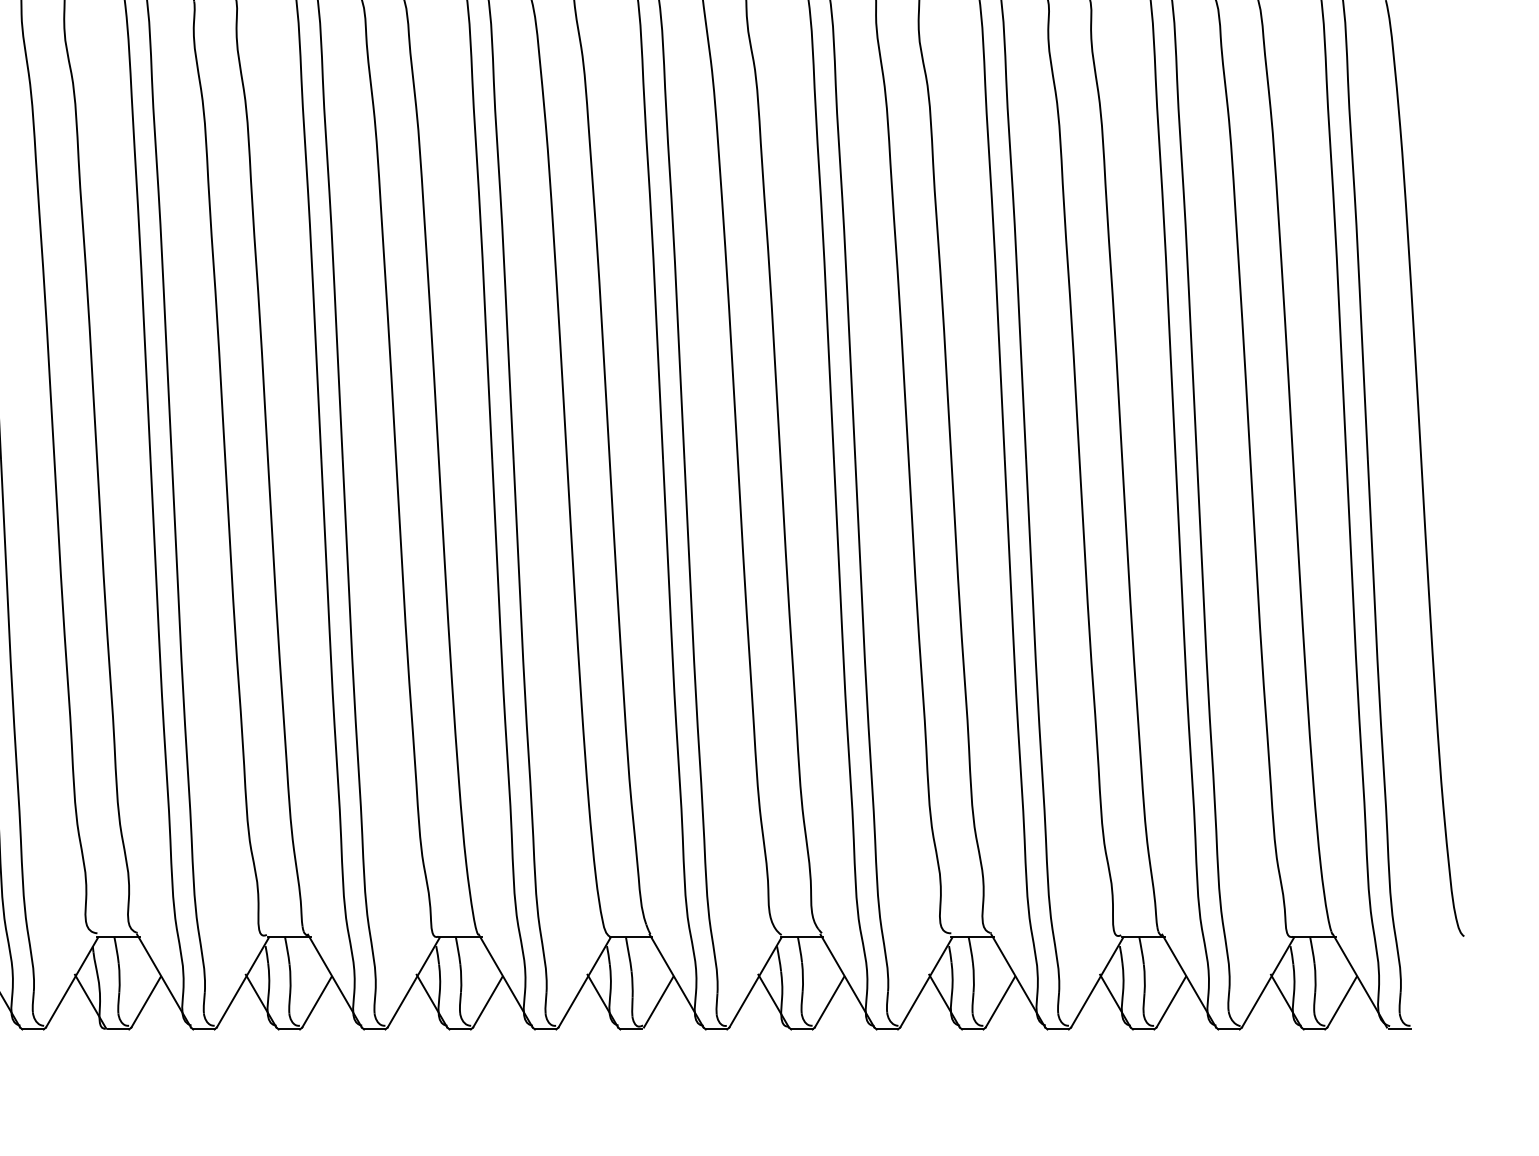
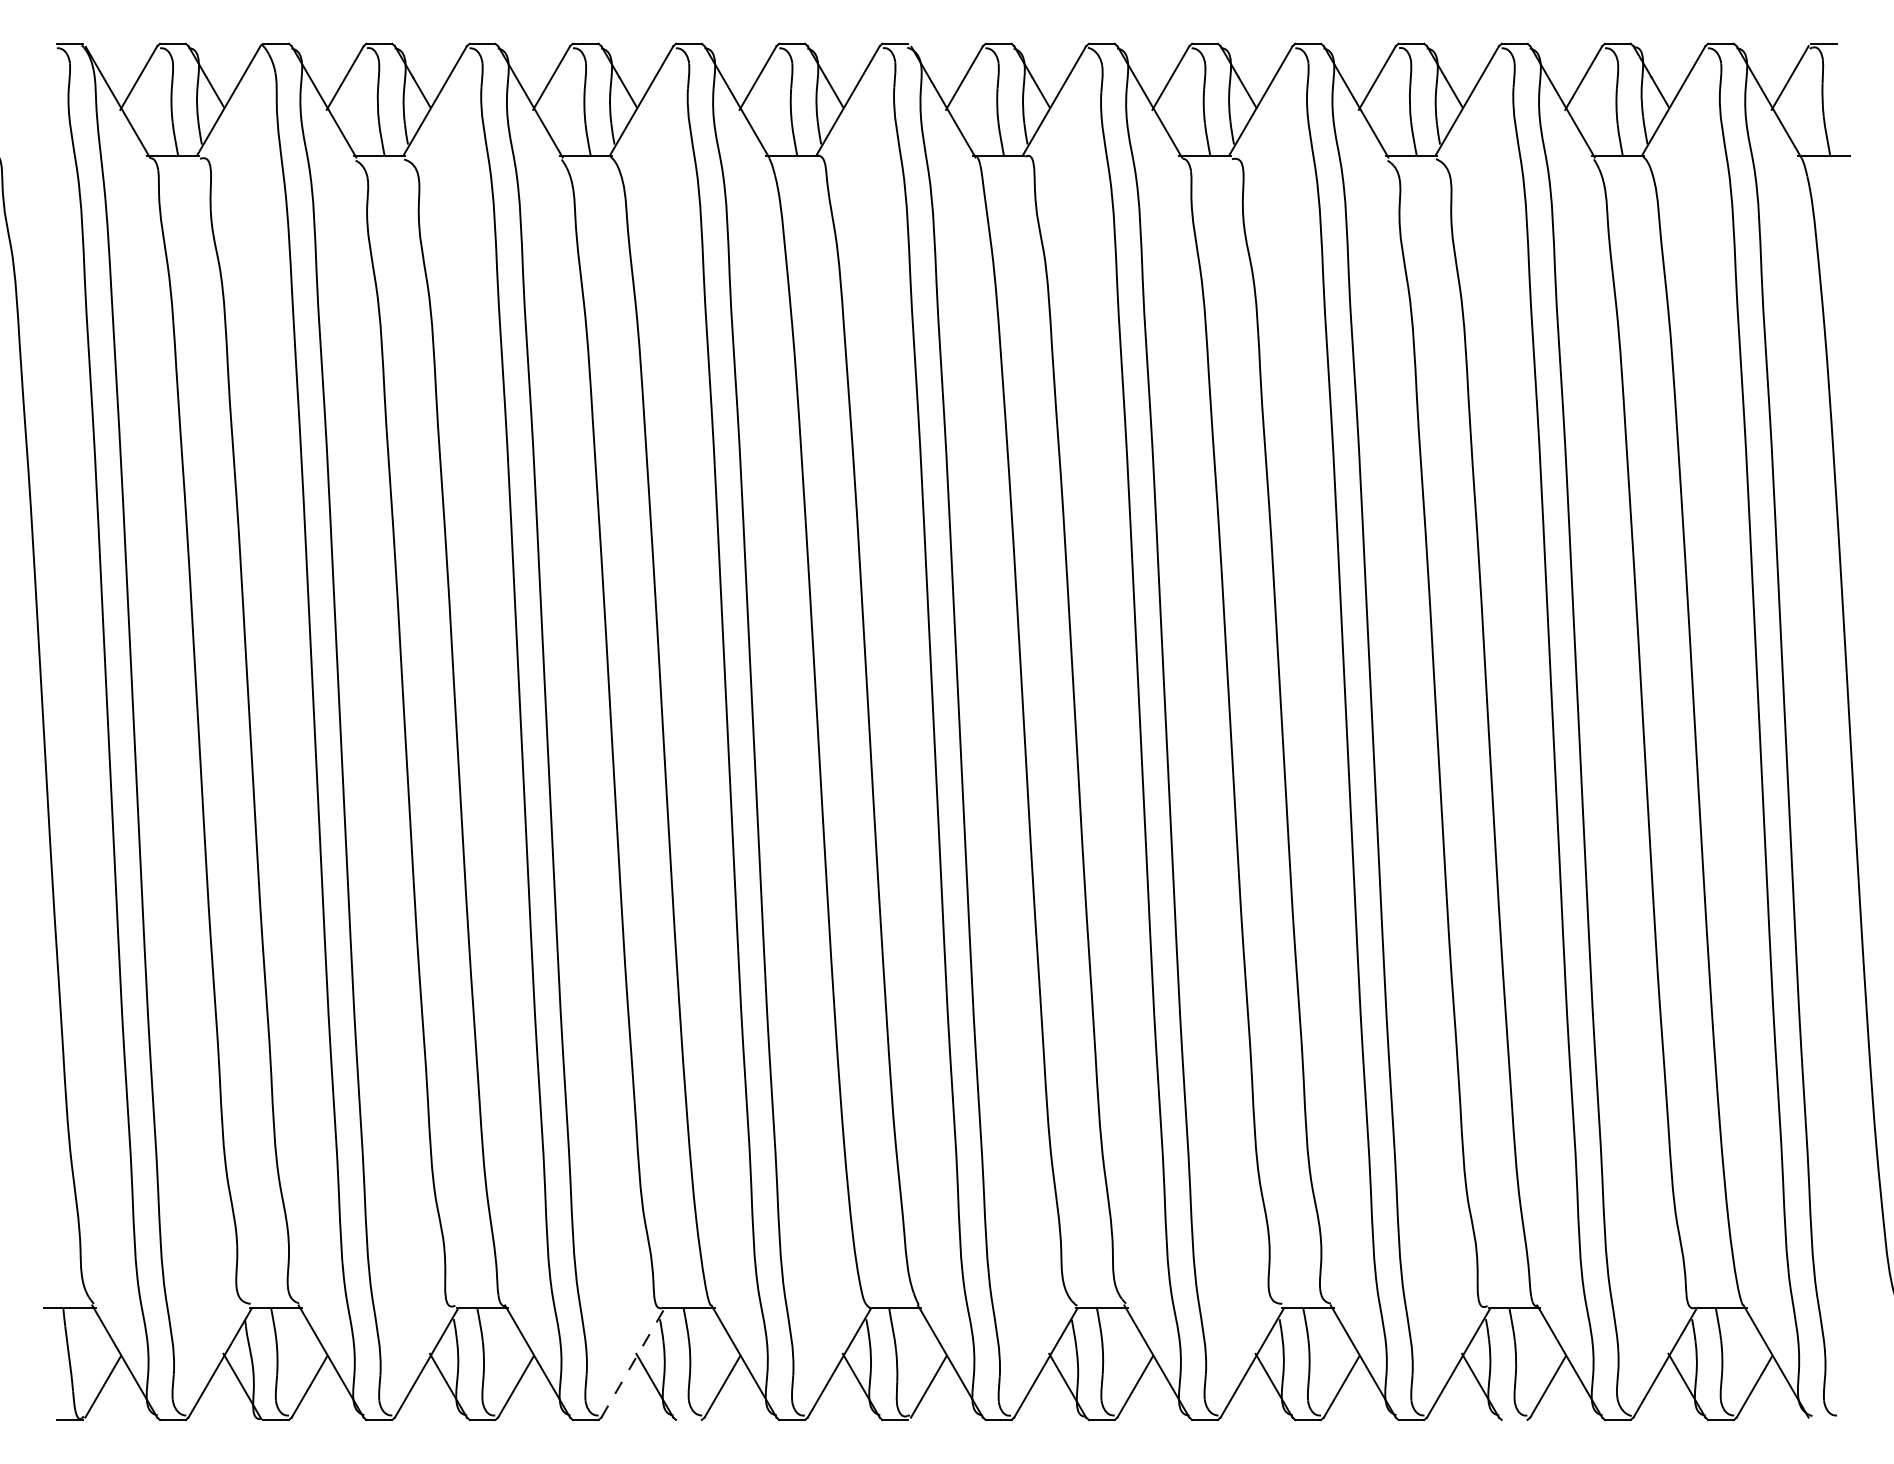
line: (413, 982) -> (632, 1363), solid -> dashed
line: (459, 1029) -> (688, 1419), removed
line: (1143, 1029) -> (1514, 1419), removed
line: (1400, 1029) -> (1824, 1419), removed

